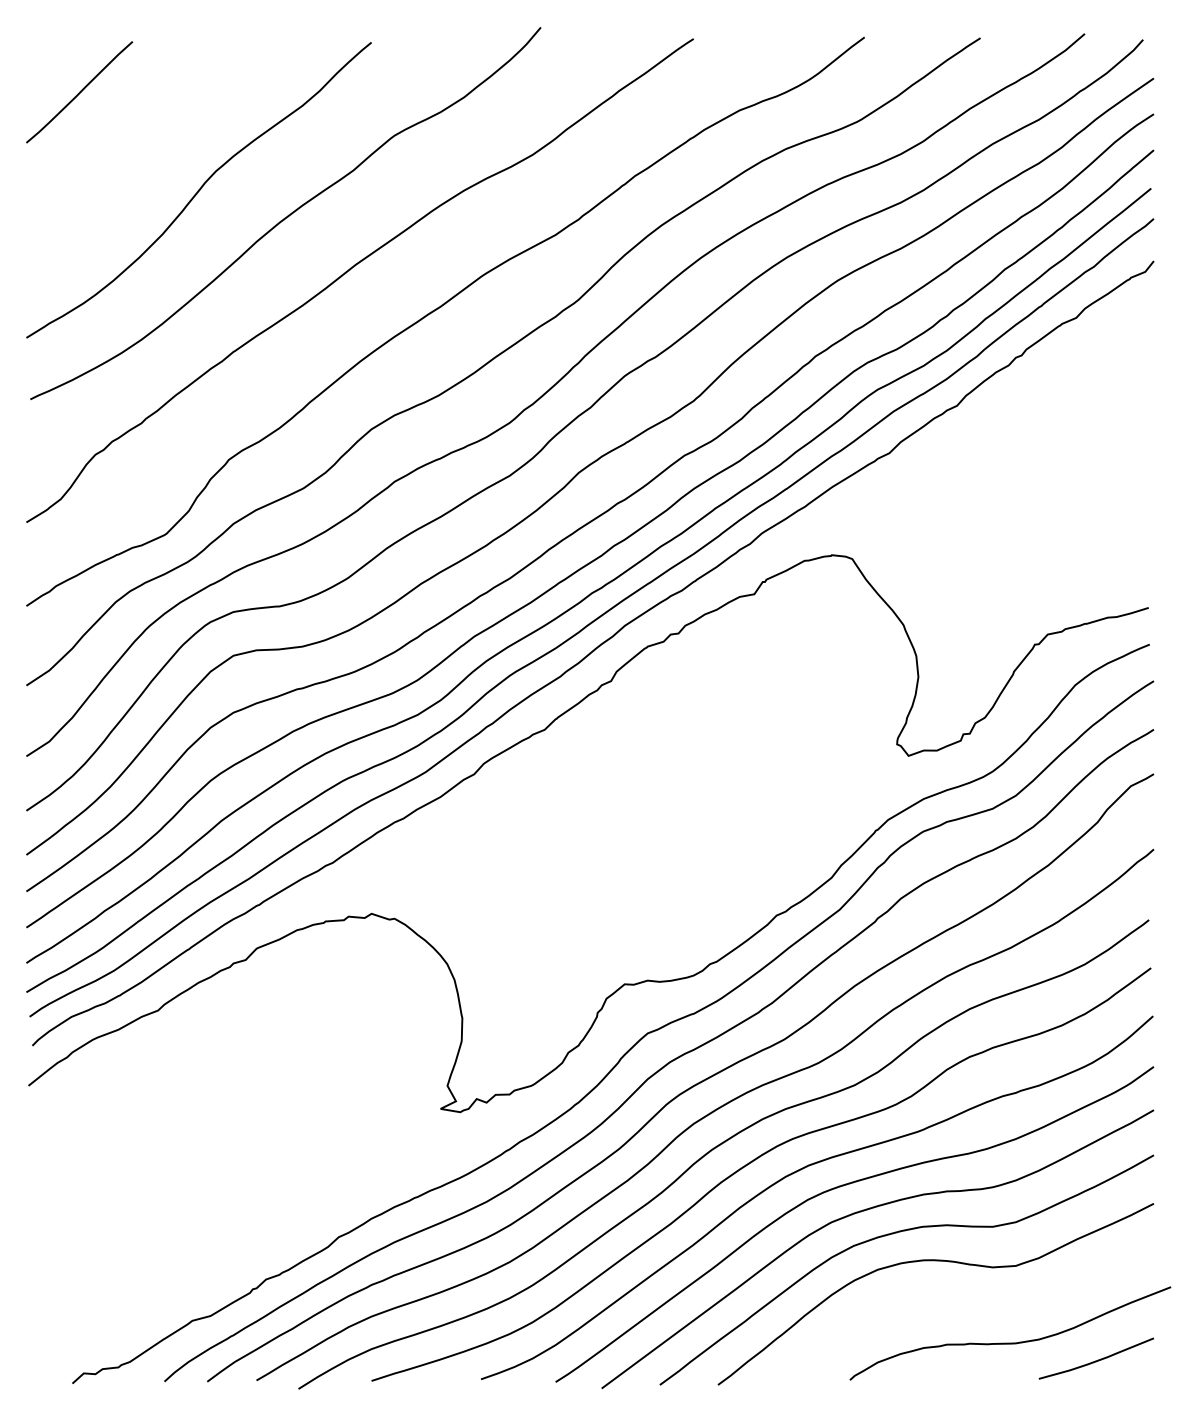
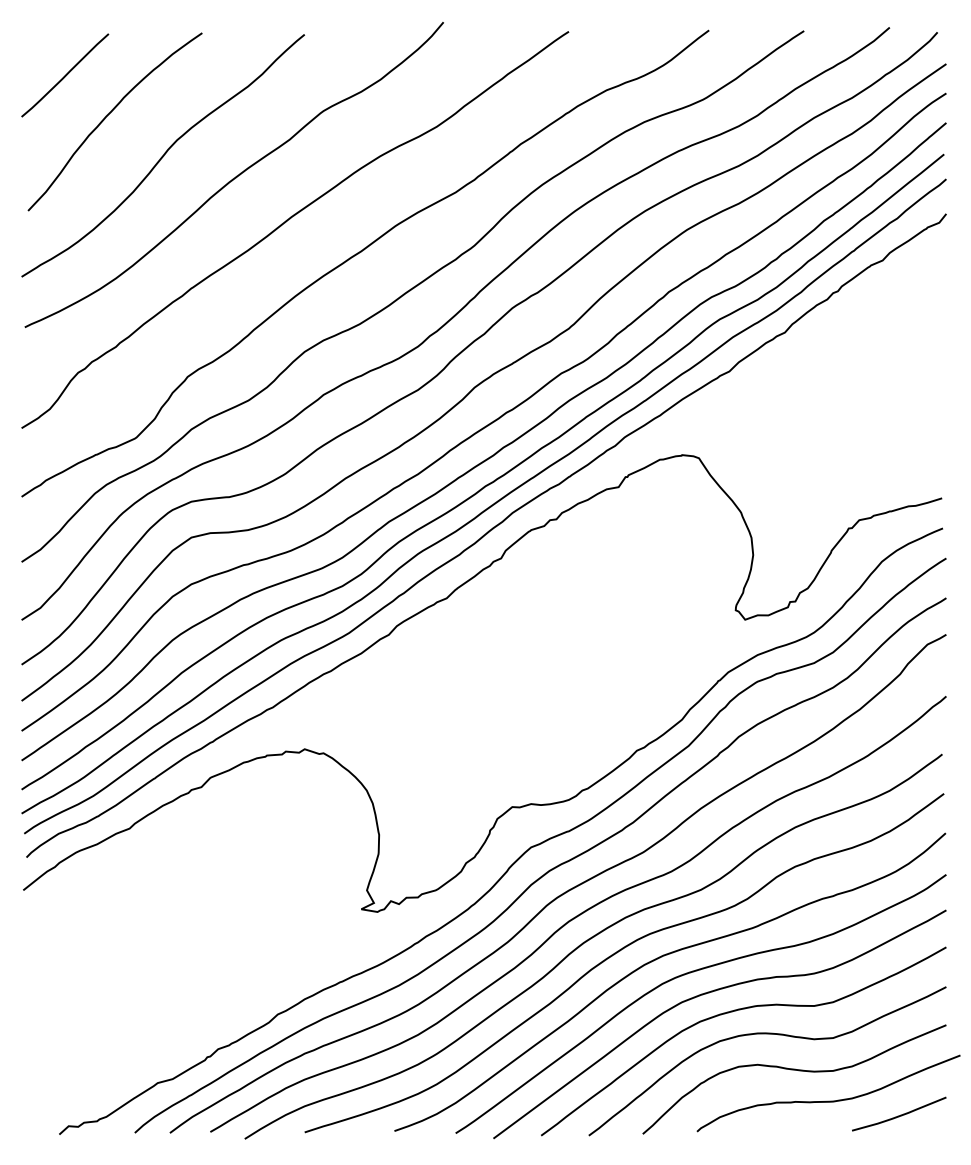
curve: (133, 140) -> (109, 114), added
curve: (968, 1305) -> (794, 1070), added

